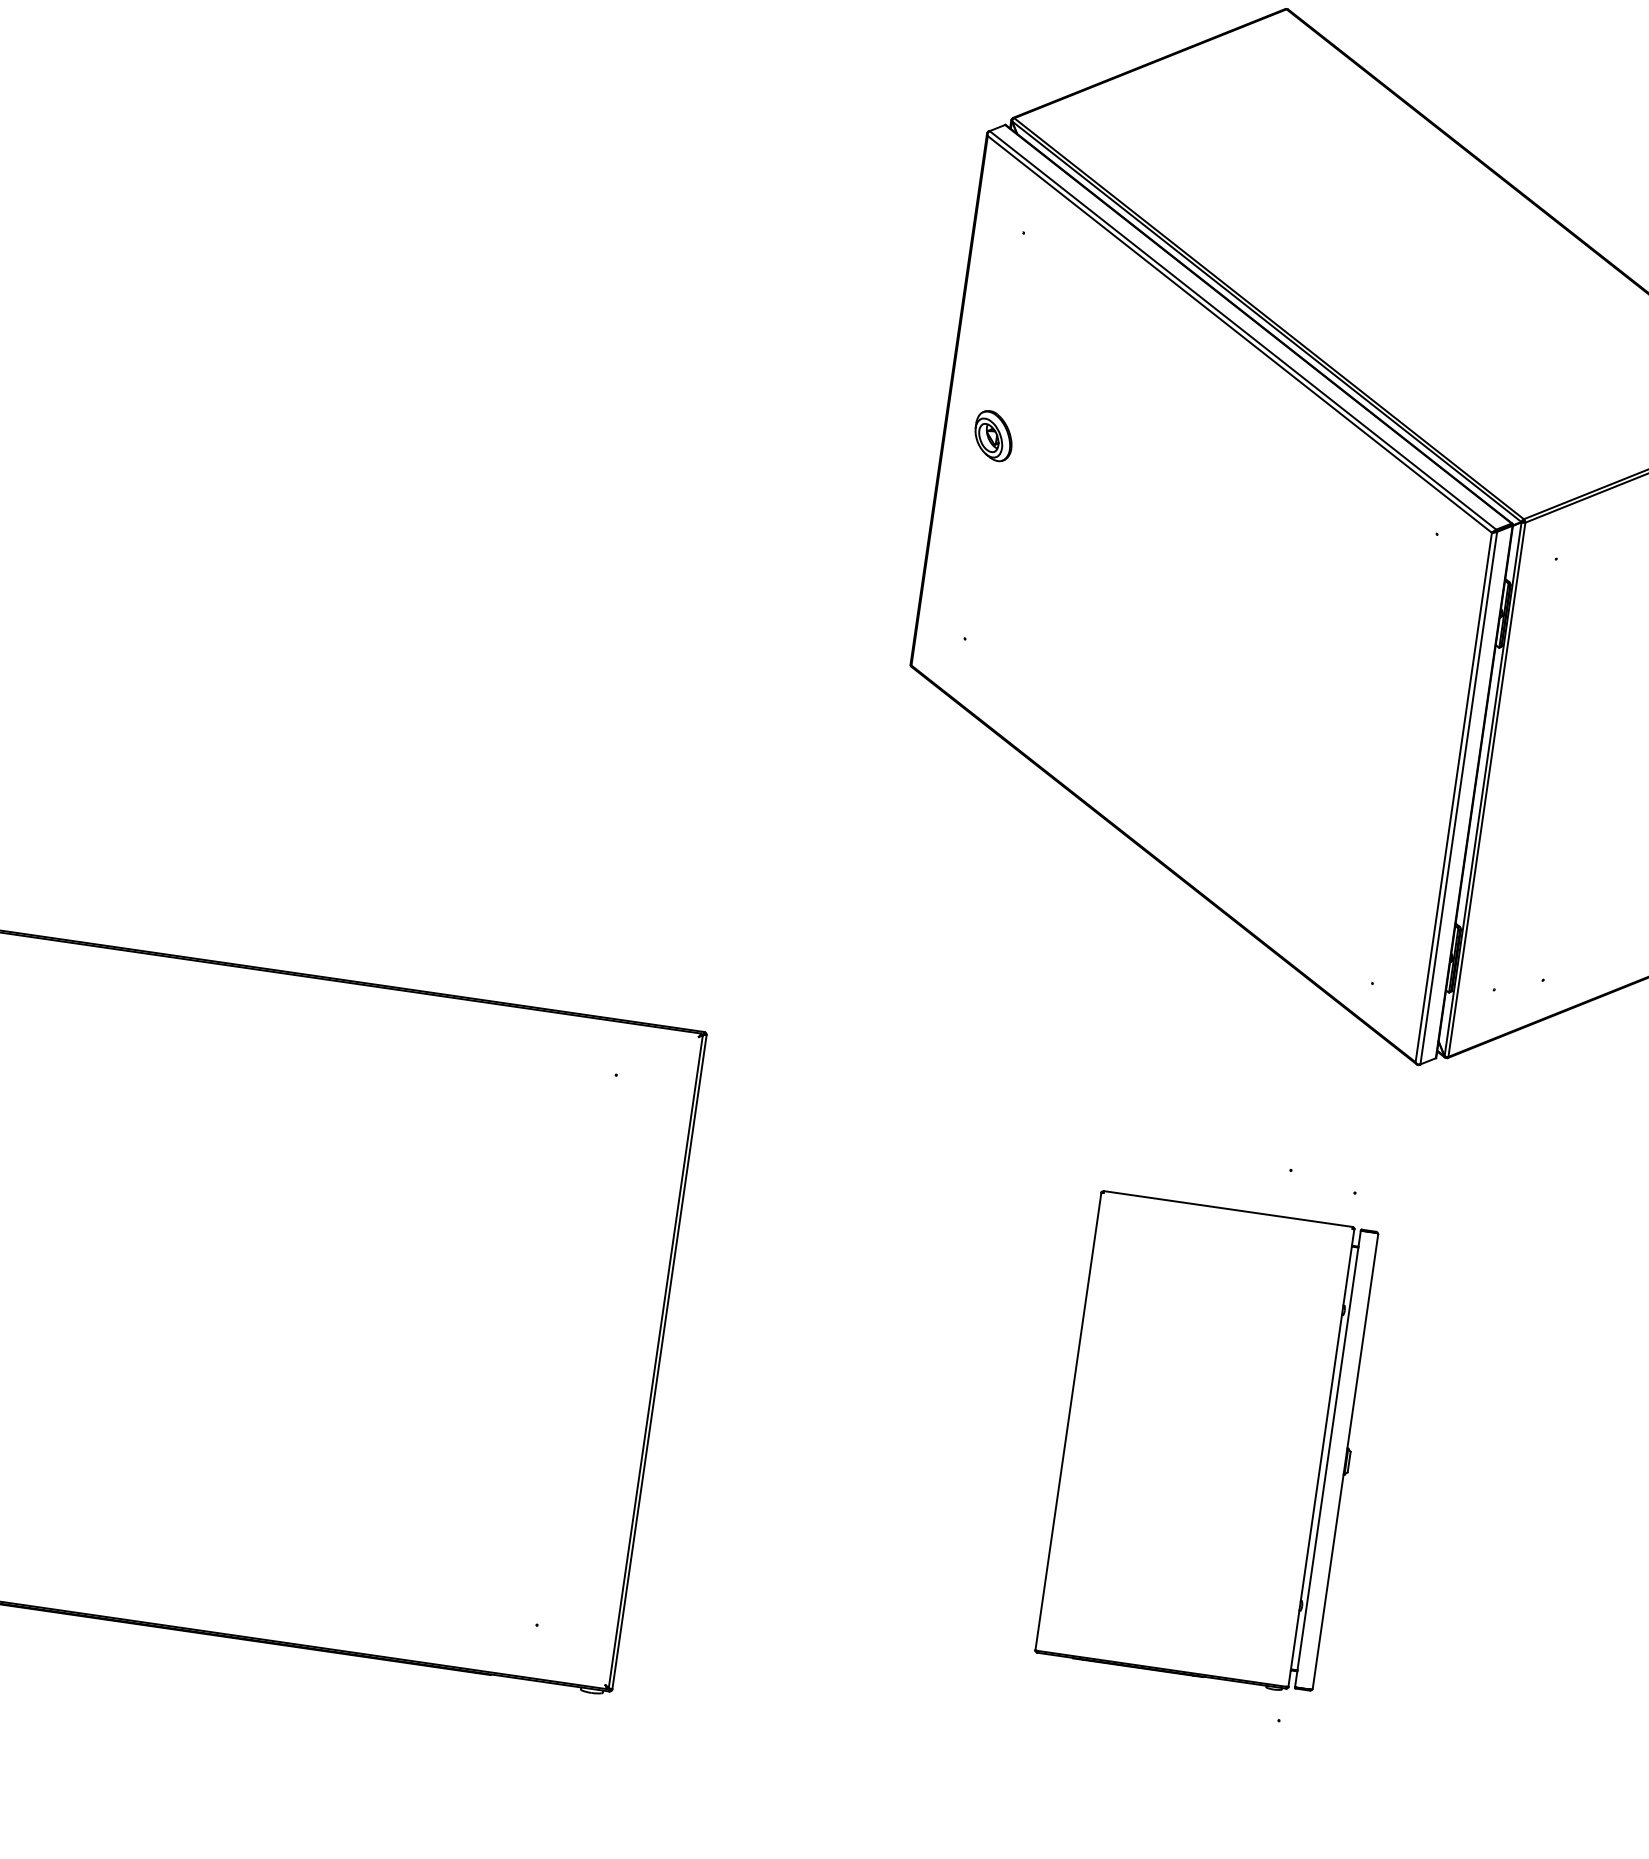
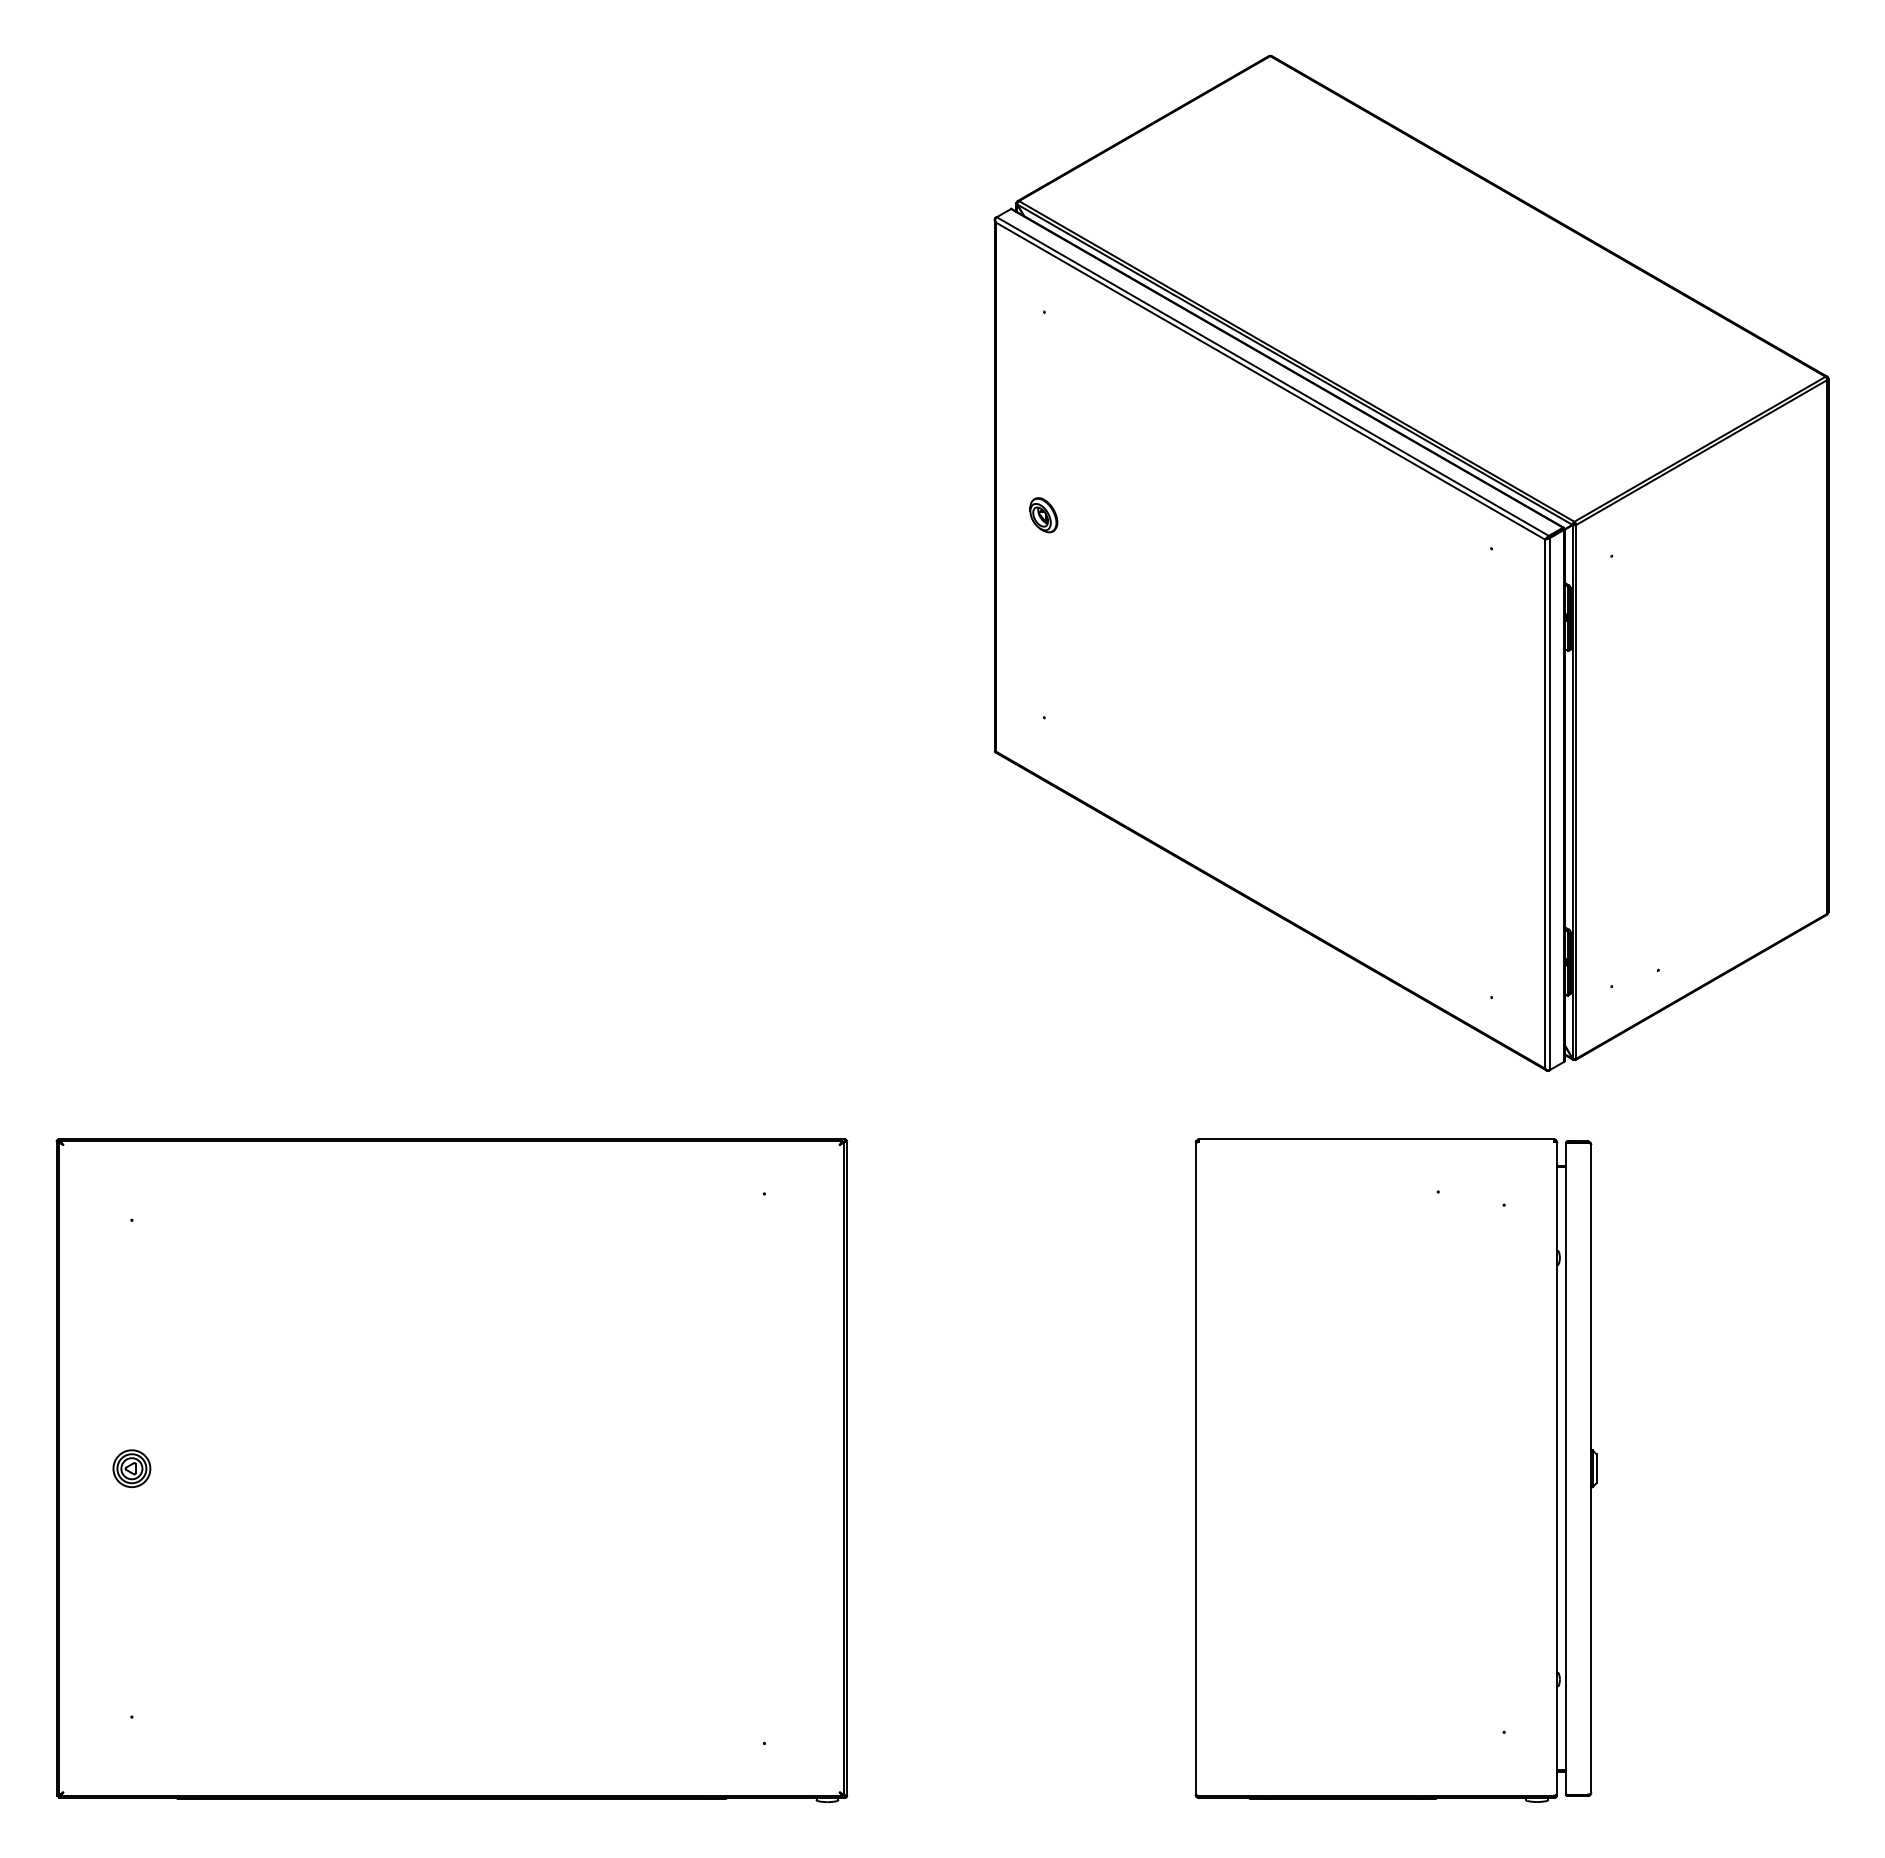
part: (993, 436) -> (1043, 515), size x0.71
part: (1207, 1442) -> (1395, 1470), size x1.43

